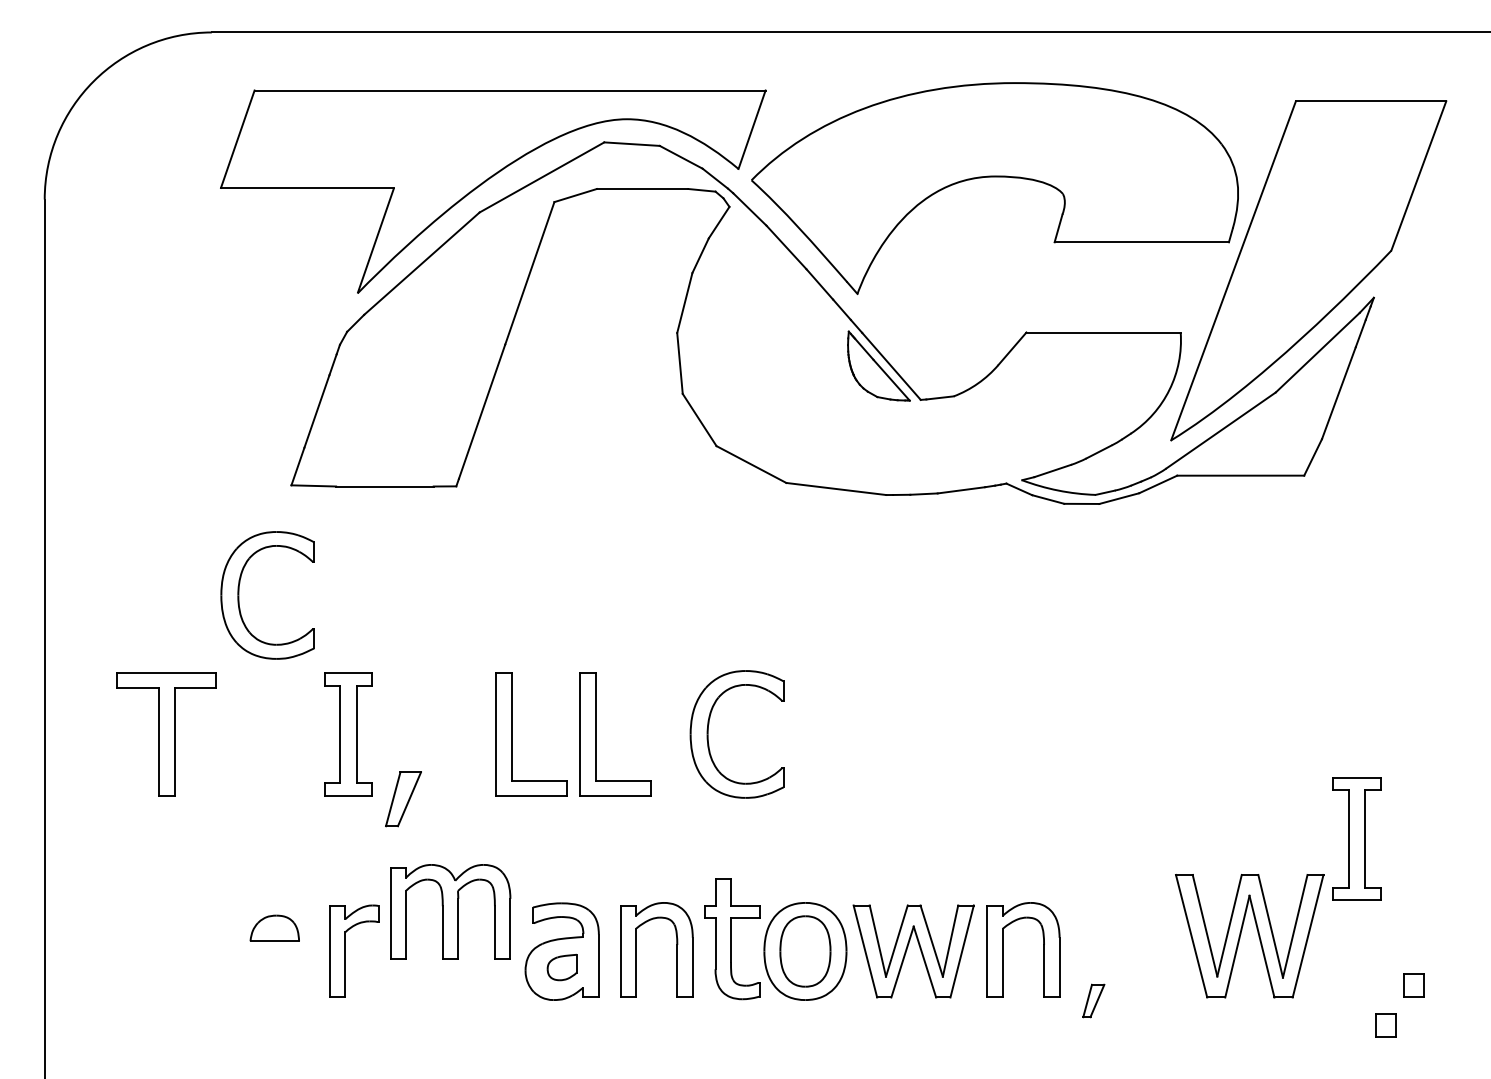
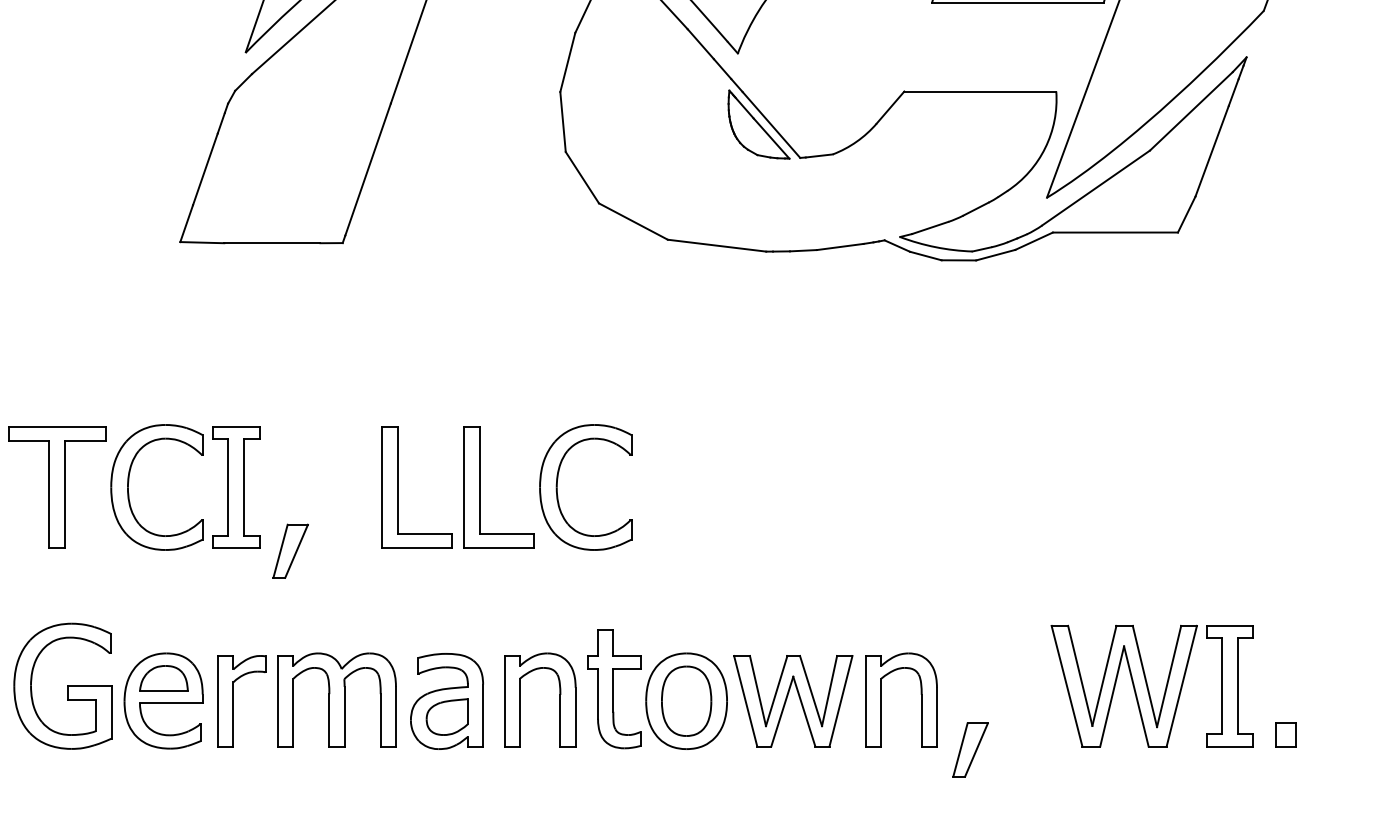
part: (239, 595) -> (129, 487), moved
part: (708, 734) -> (557, 487), moved
part: (1356, 838) -> (1229, 685), moved
part: (450, 911) -> (336, 699), moved
part: (172, 935) -> (63, 685), added
part: (274, 951) -> (163, 701), added
part: (561, 967) -> (446, 717), size x1.43
part: (1093, 1000) -> (970, 749), size x1.67
part: (1385, 1025) -> (1258, 774), removed

